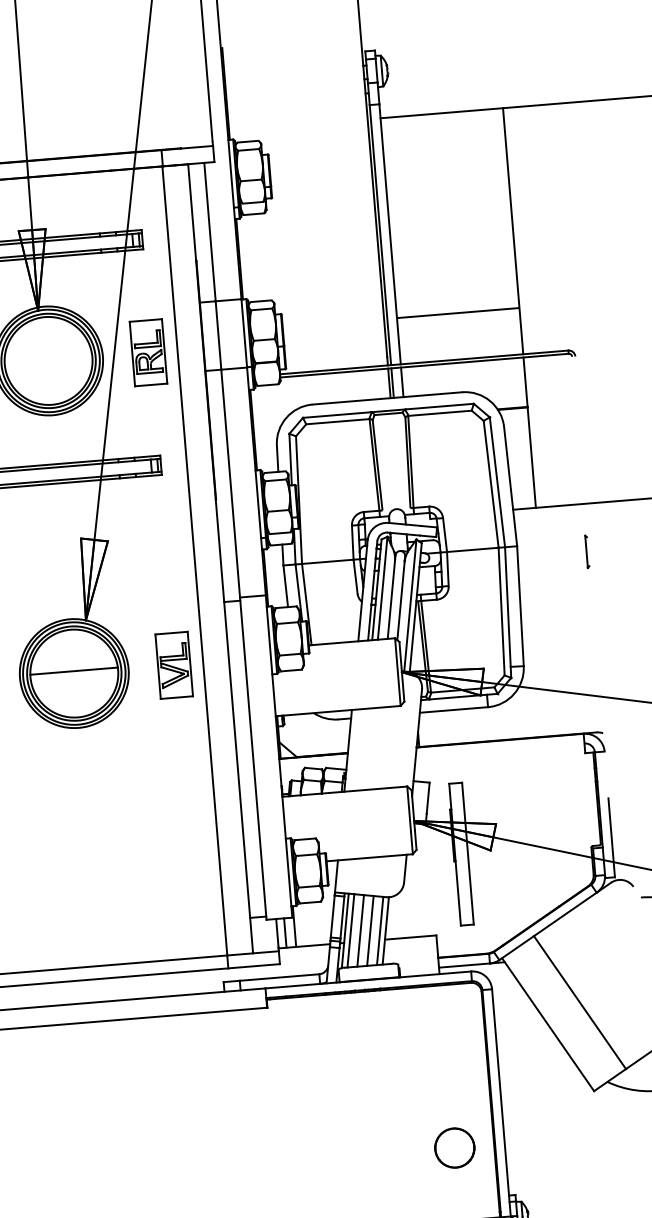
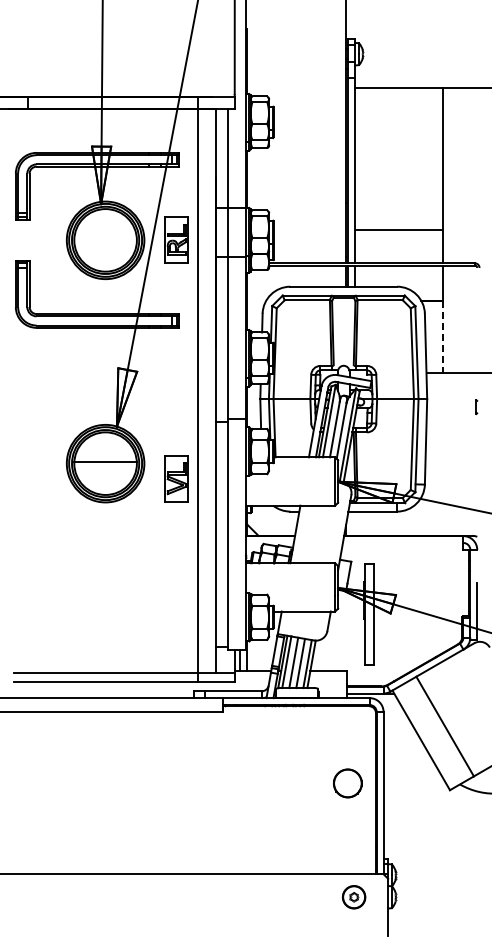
line: (531, 458) -> (442, 337), solid -> dashed
part: (587, 550) -> (476, 406), size x0.6
part: (173, 665) -> (176, 478), moved
circle: (454, 1148) -> (347, 783), moved

